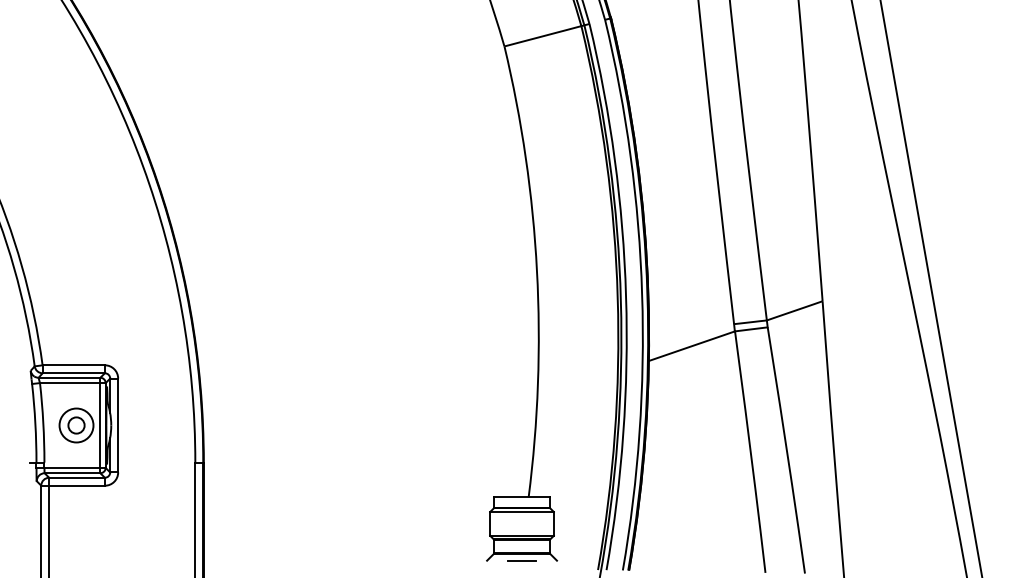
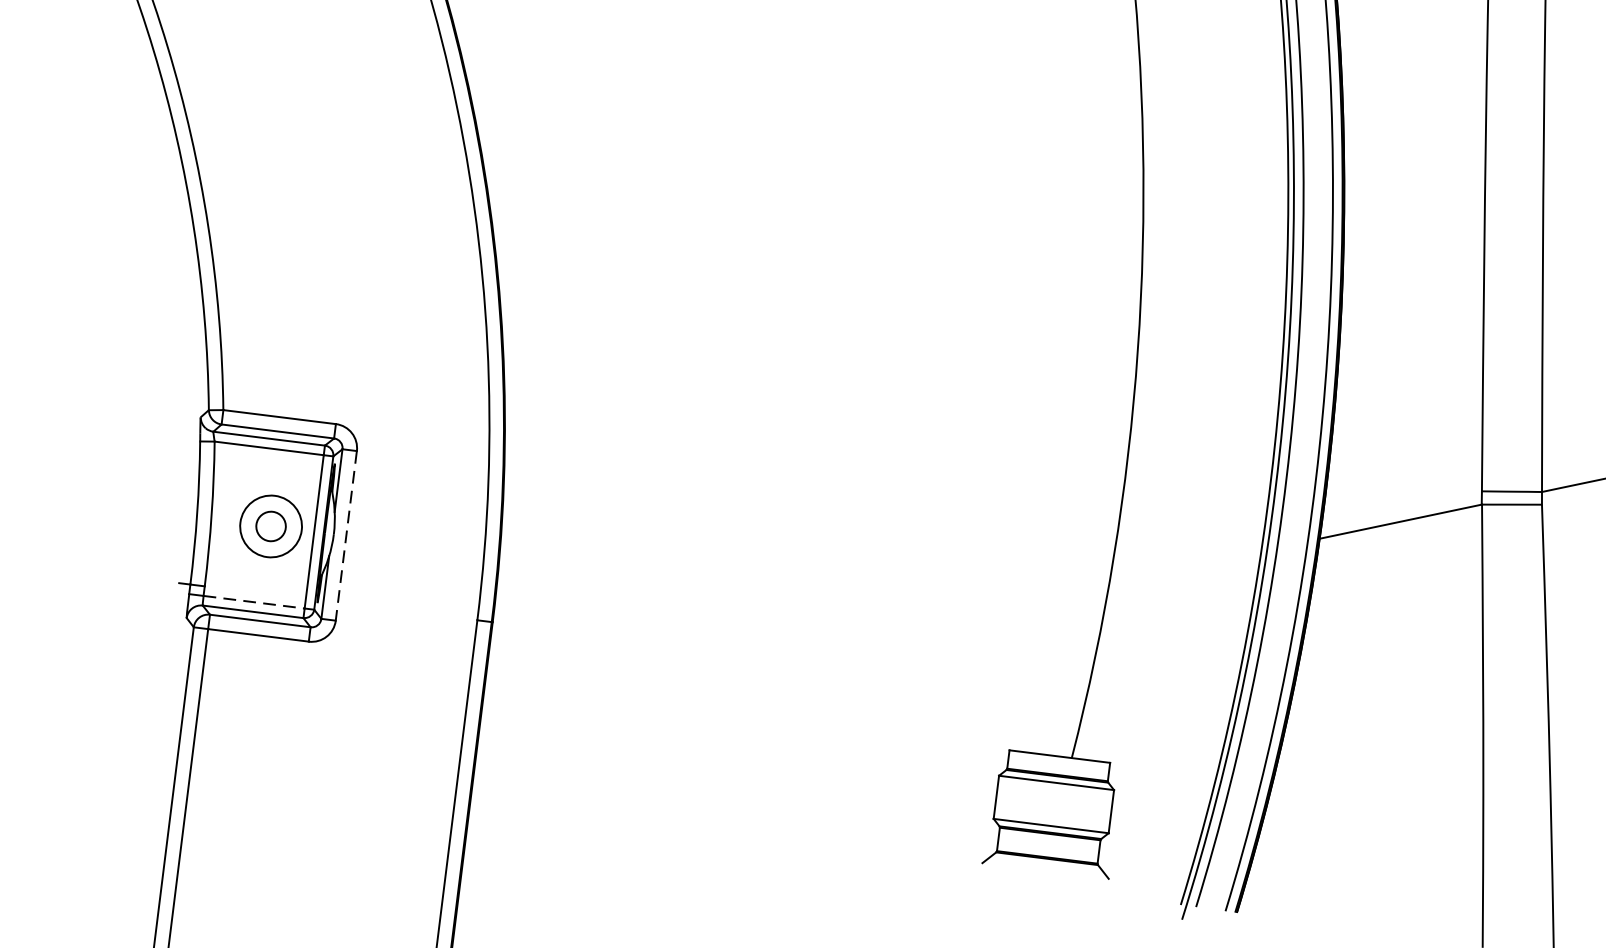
line: (118, 425) -> (346, 535), solid -> dashed
line: (72, 467) -> (254, 601), solid -> dashed
line: (521, 560) -> (1044, 870), removed

